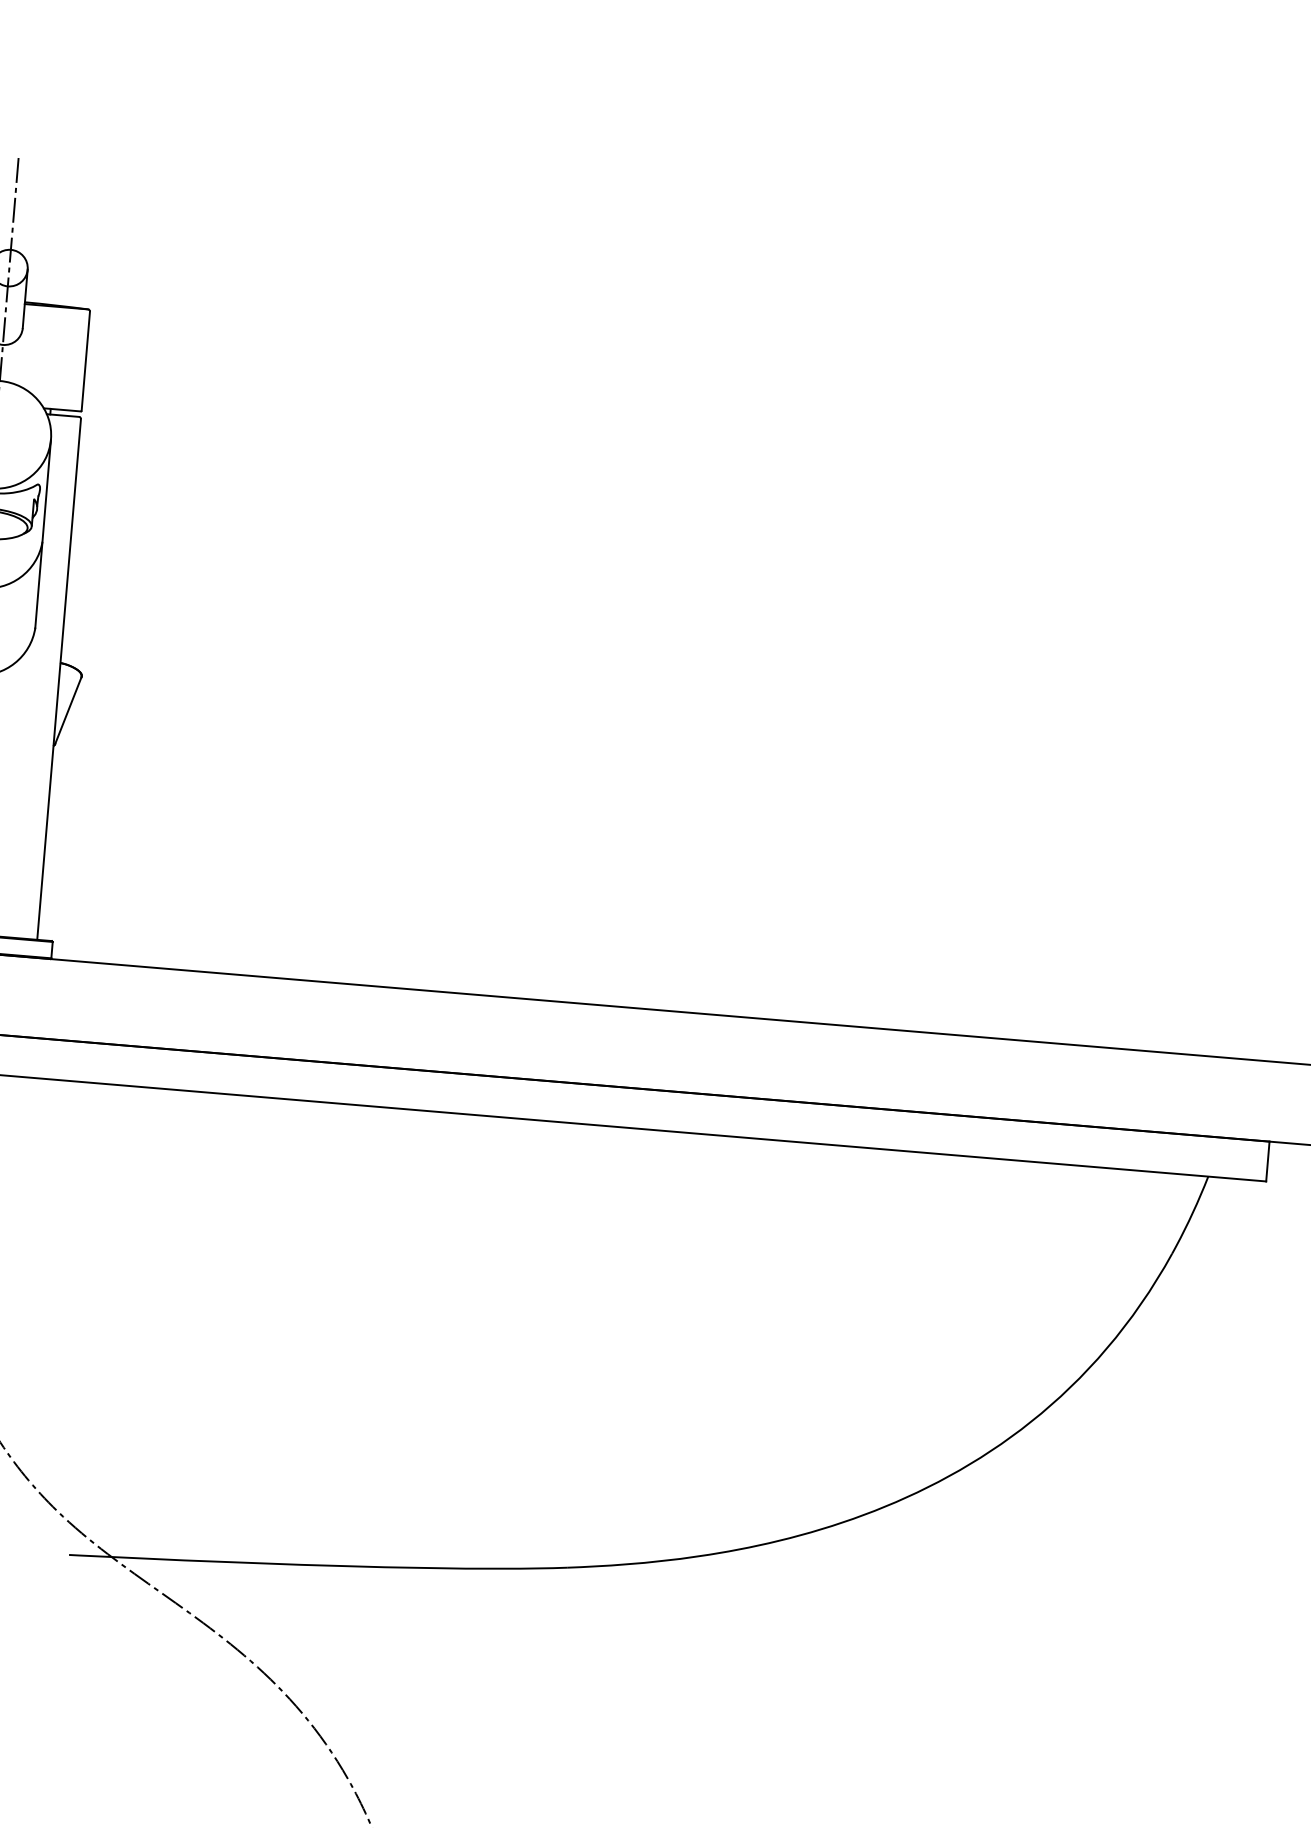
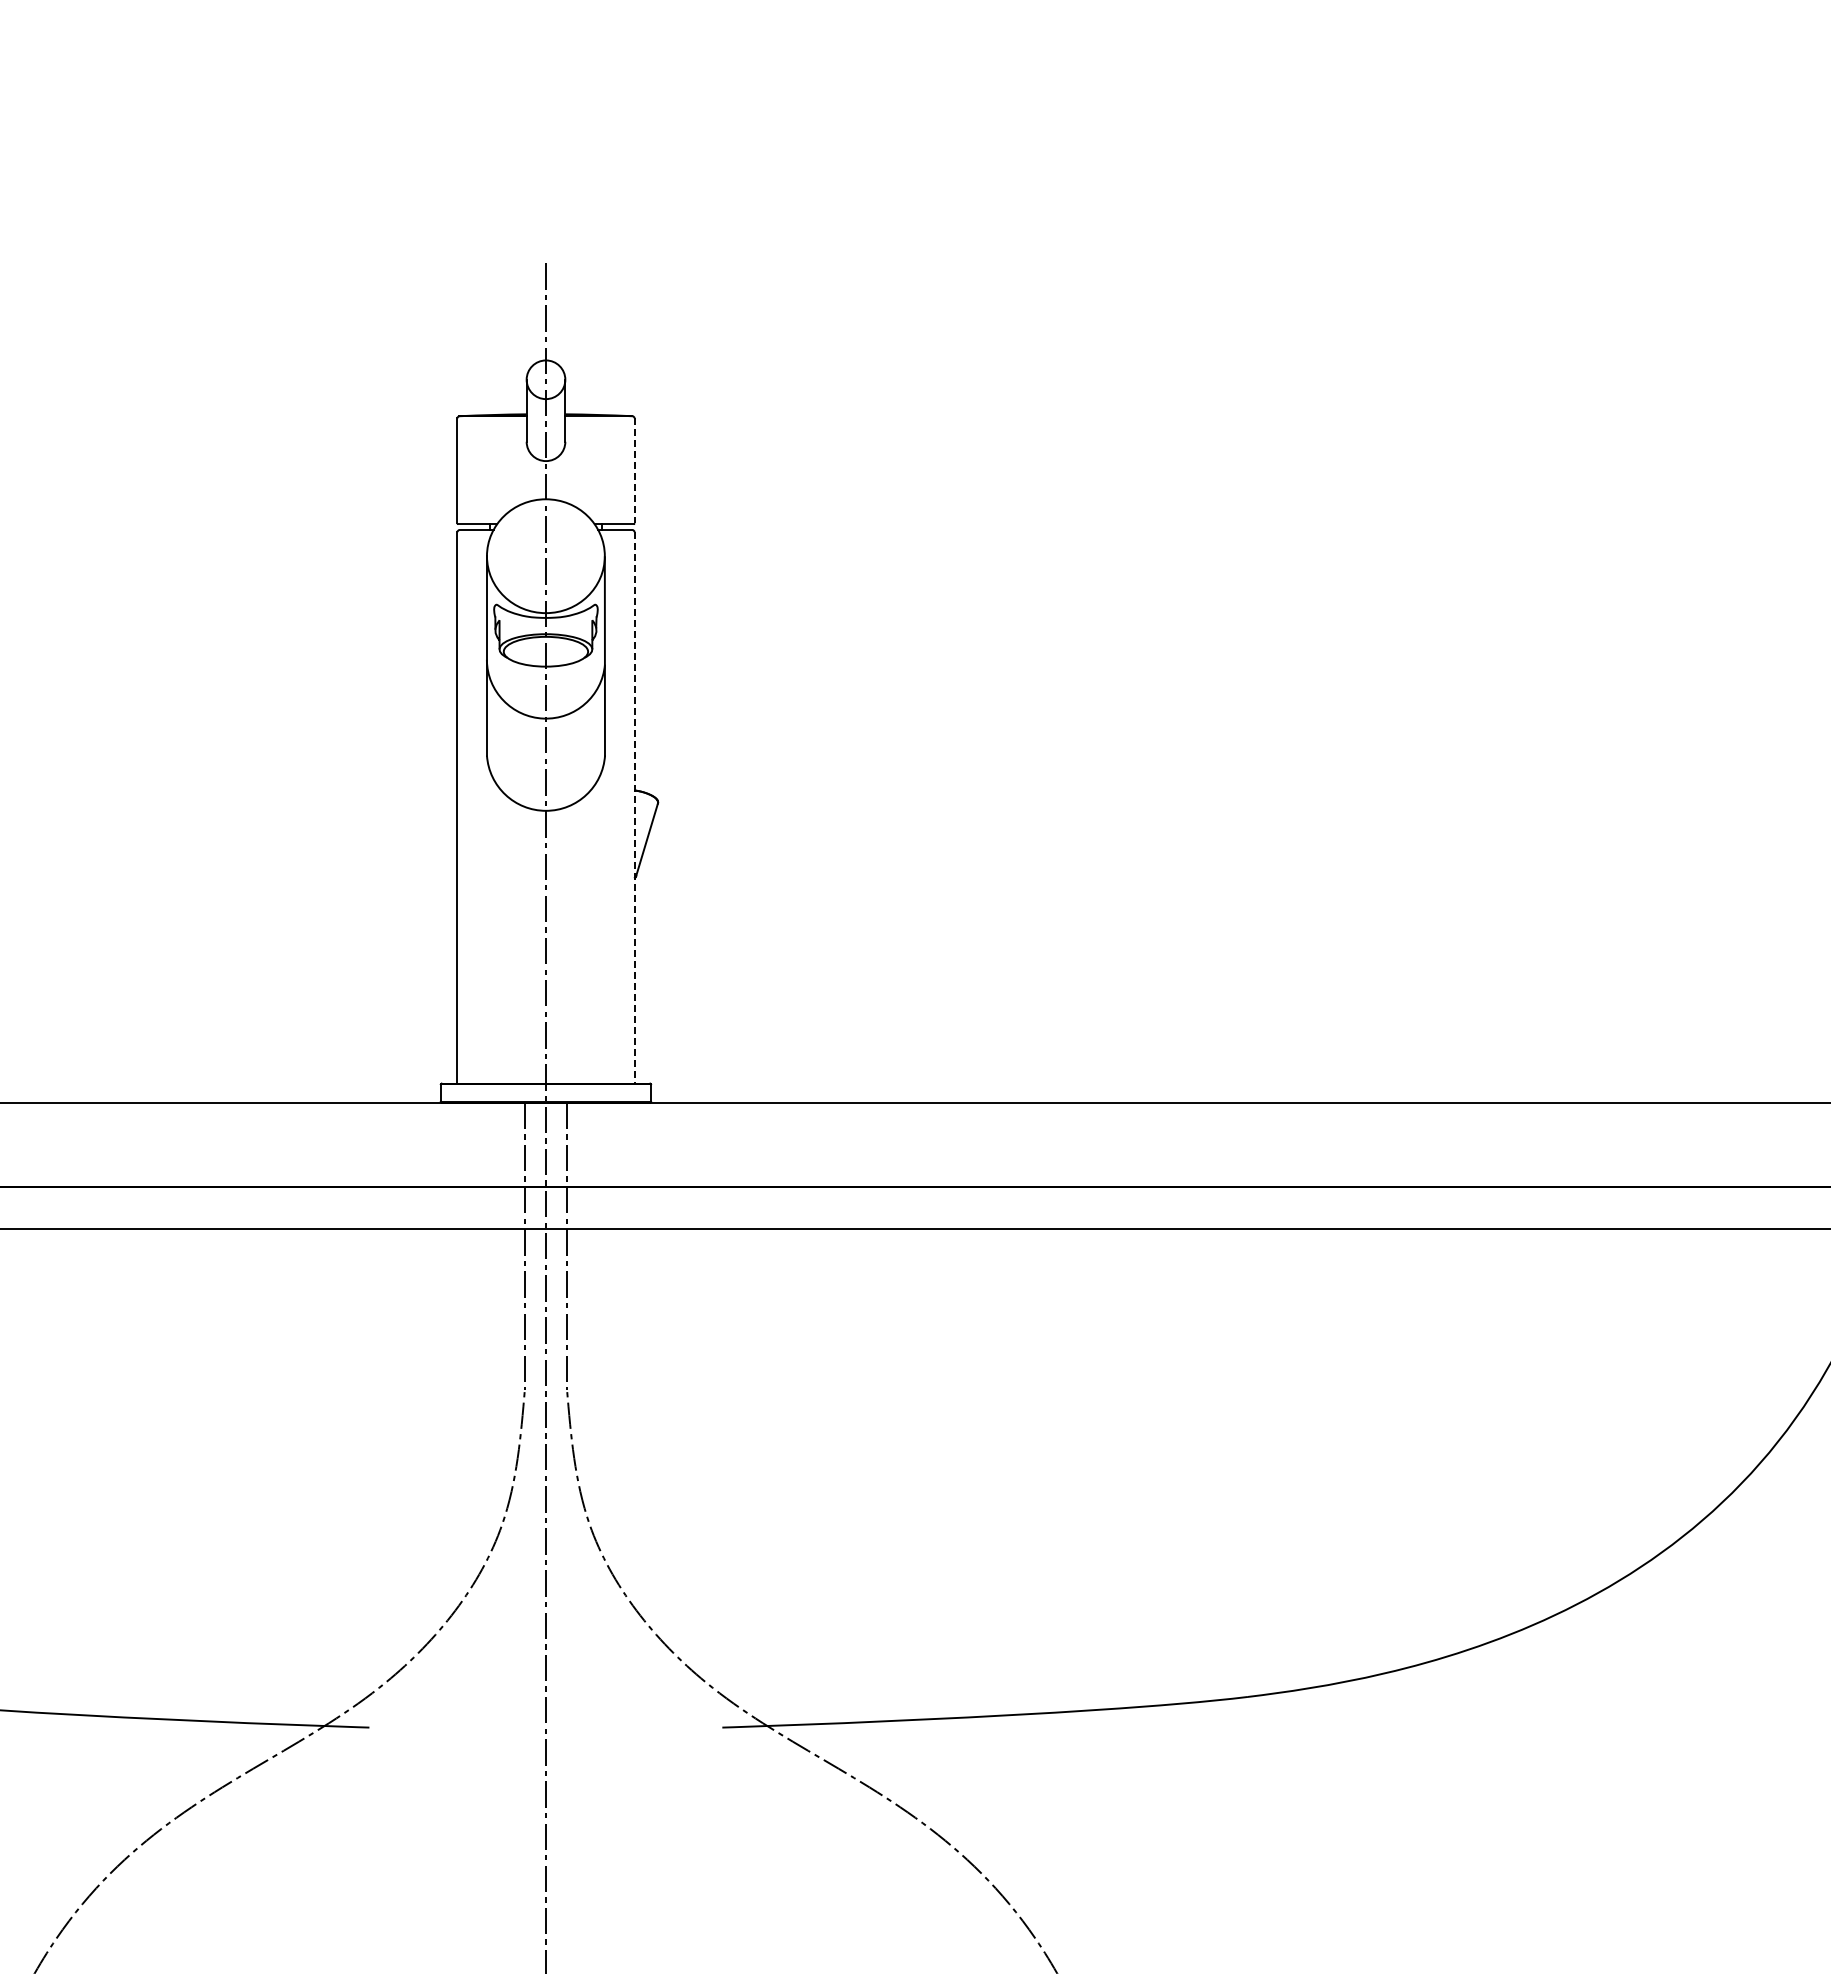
line: (85, 361) -> (634, 471), solid -> dashed
line: (59, 679) -> (634, 807), solid -> dashed

